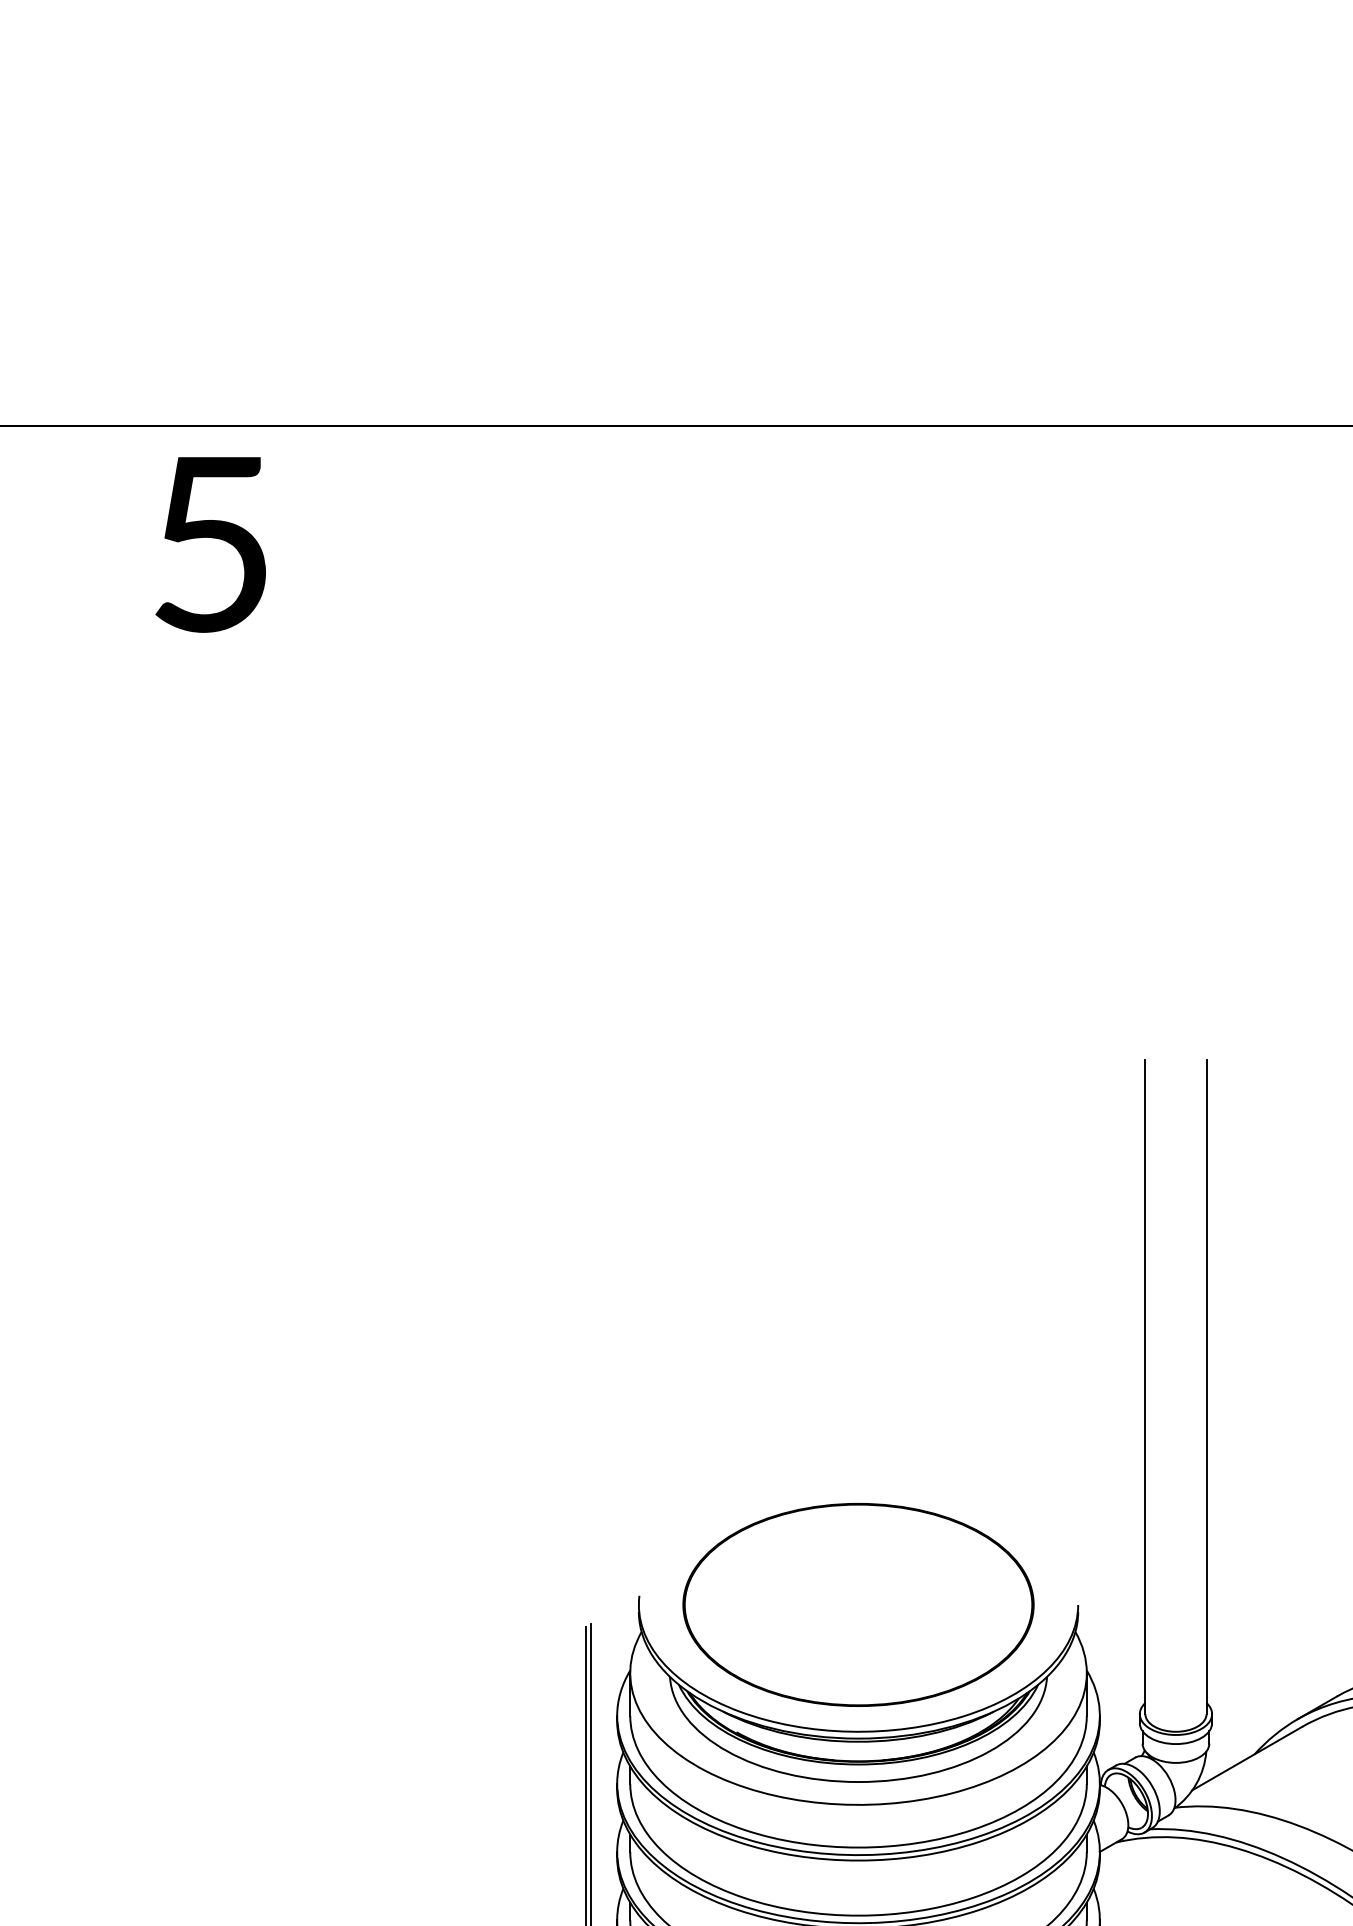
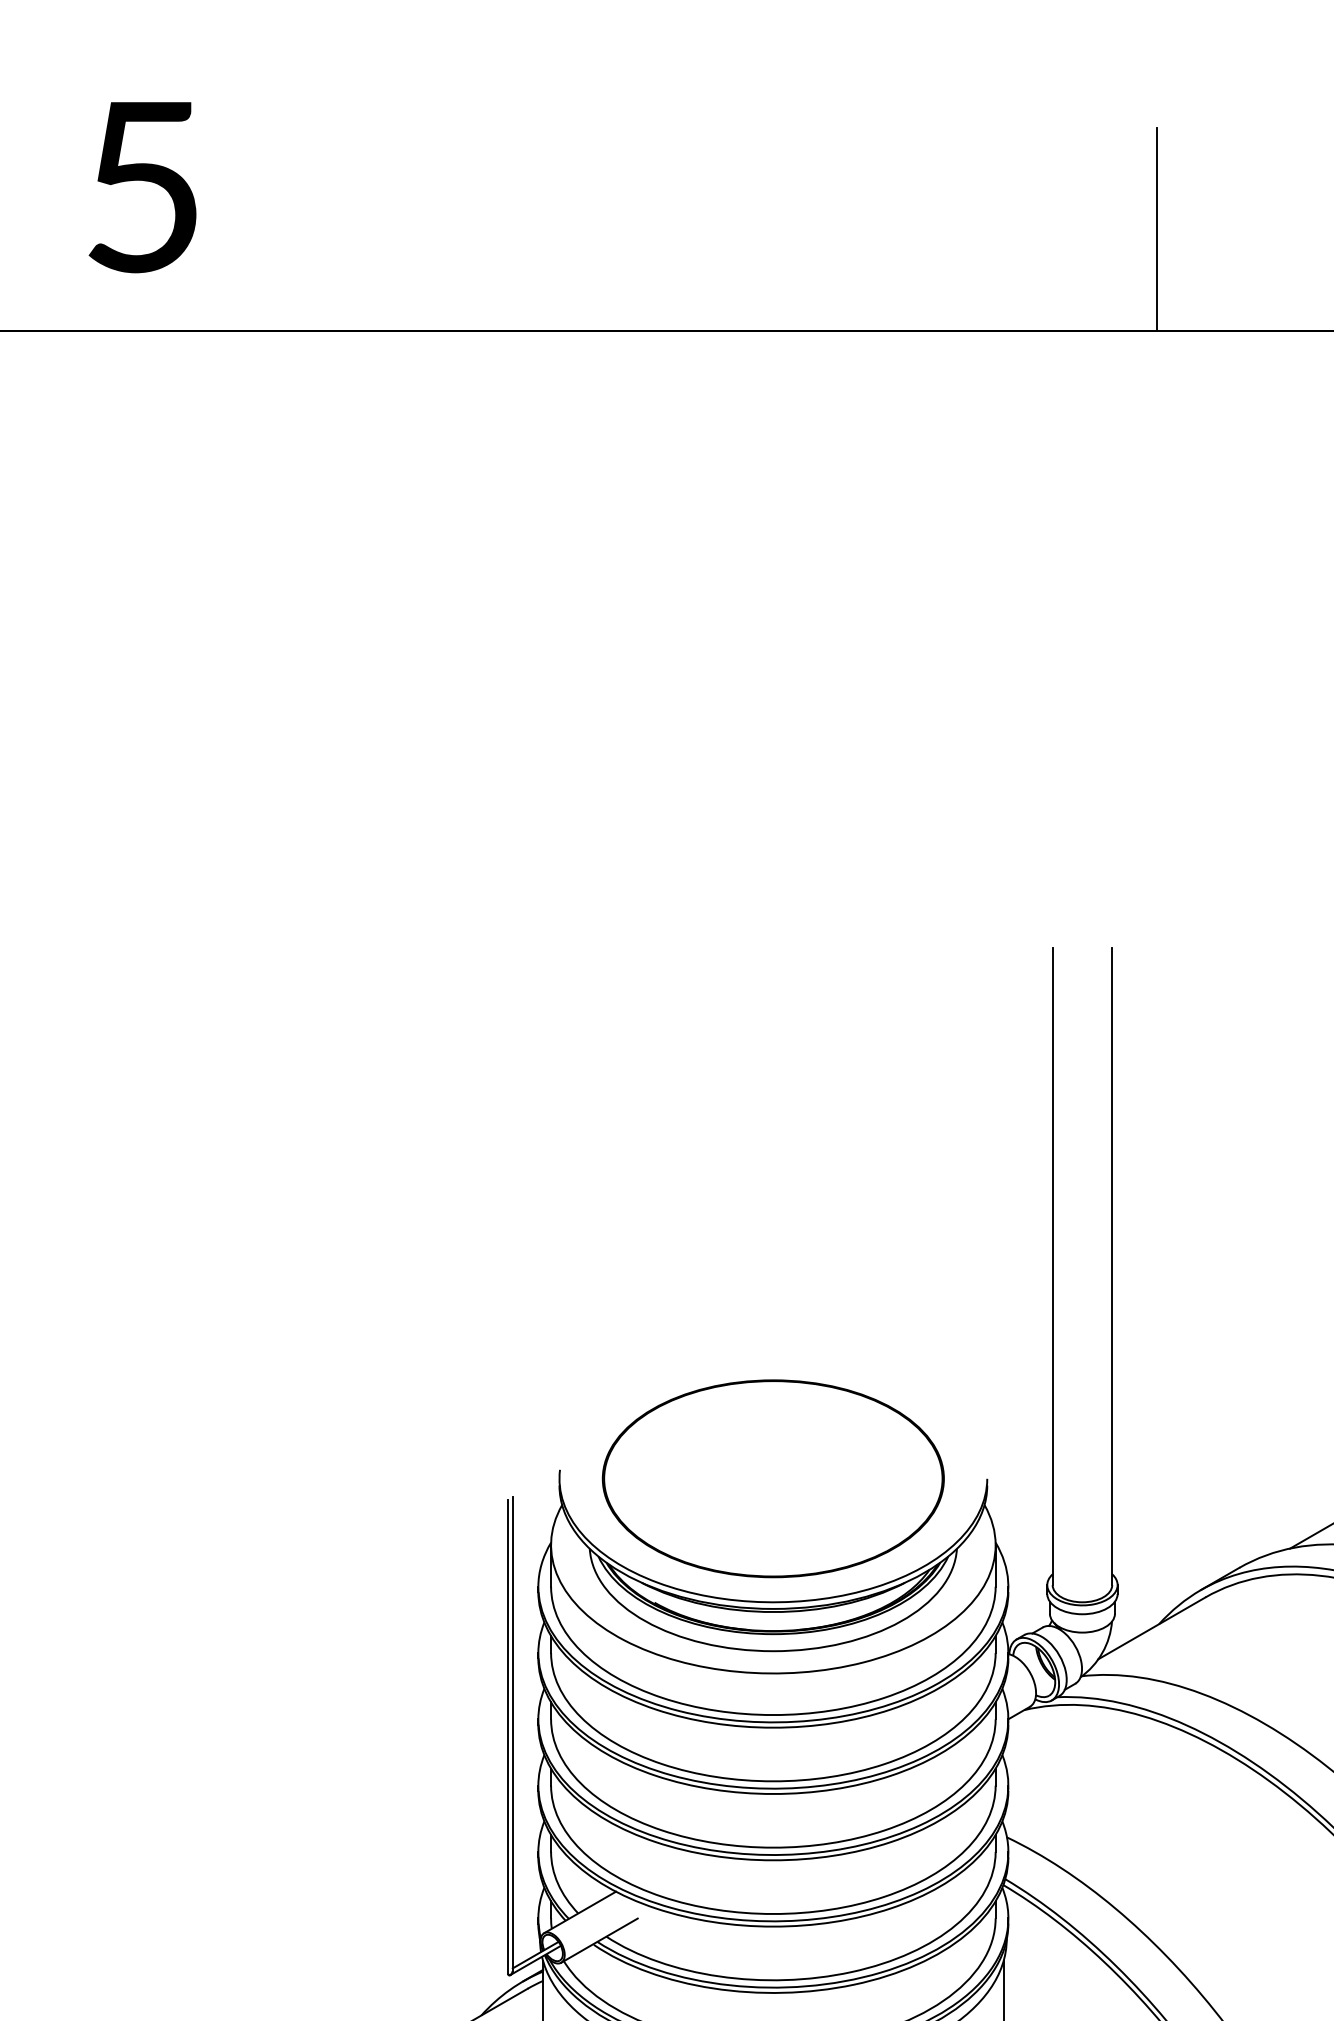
line: (1252, 321) -> (1156, 229), added
text: (210, 544) -> (142, 187), moved

